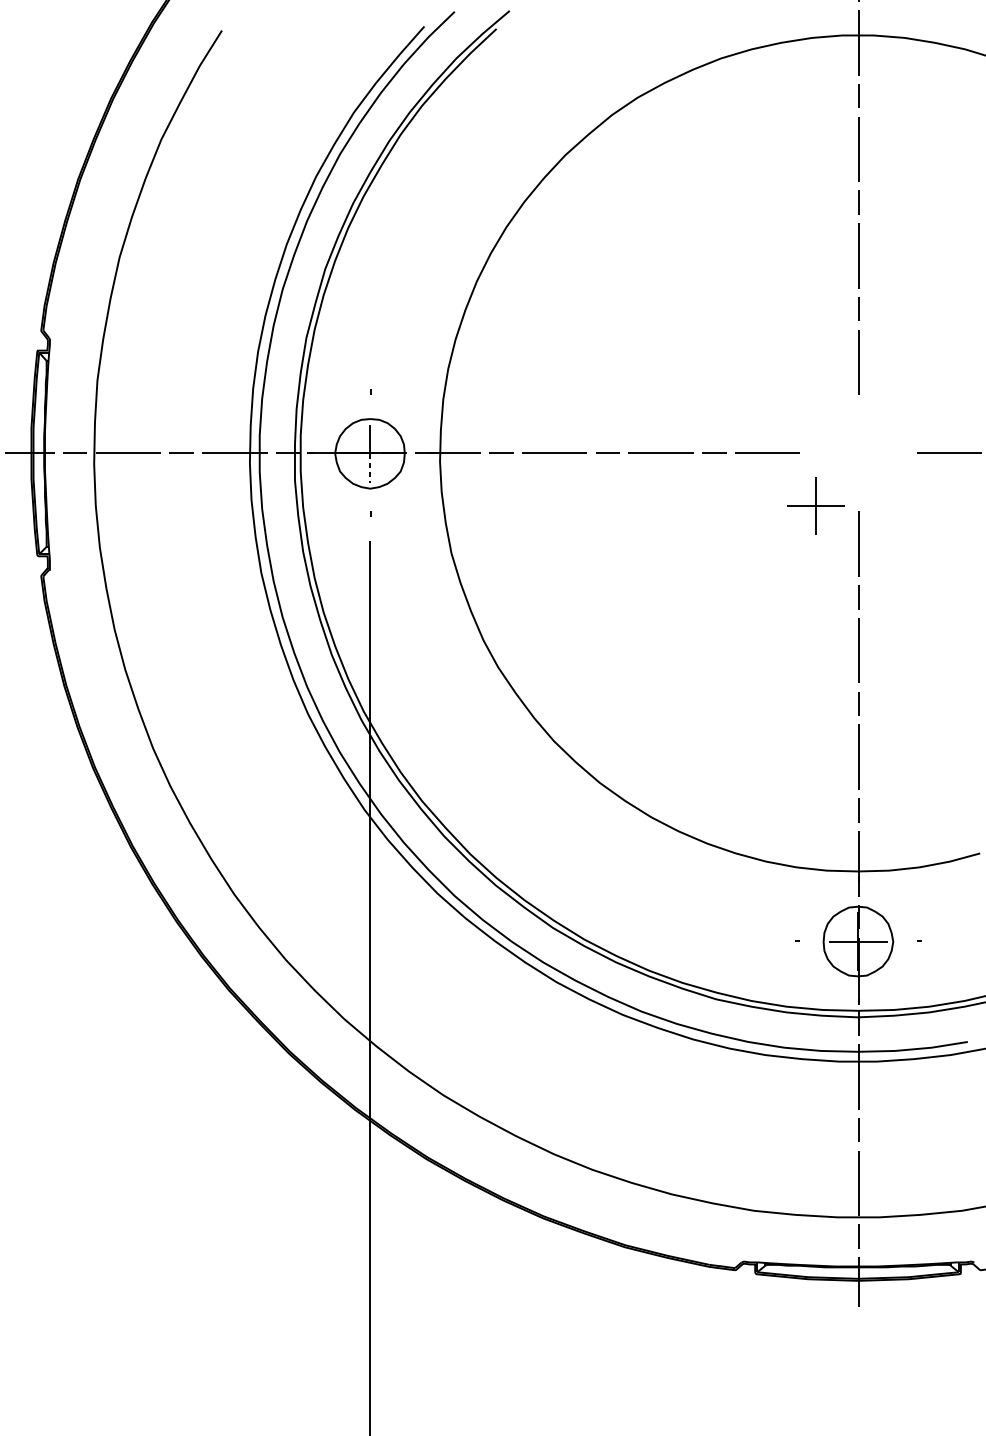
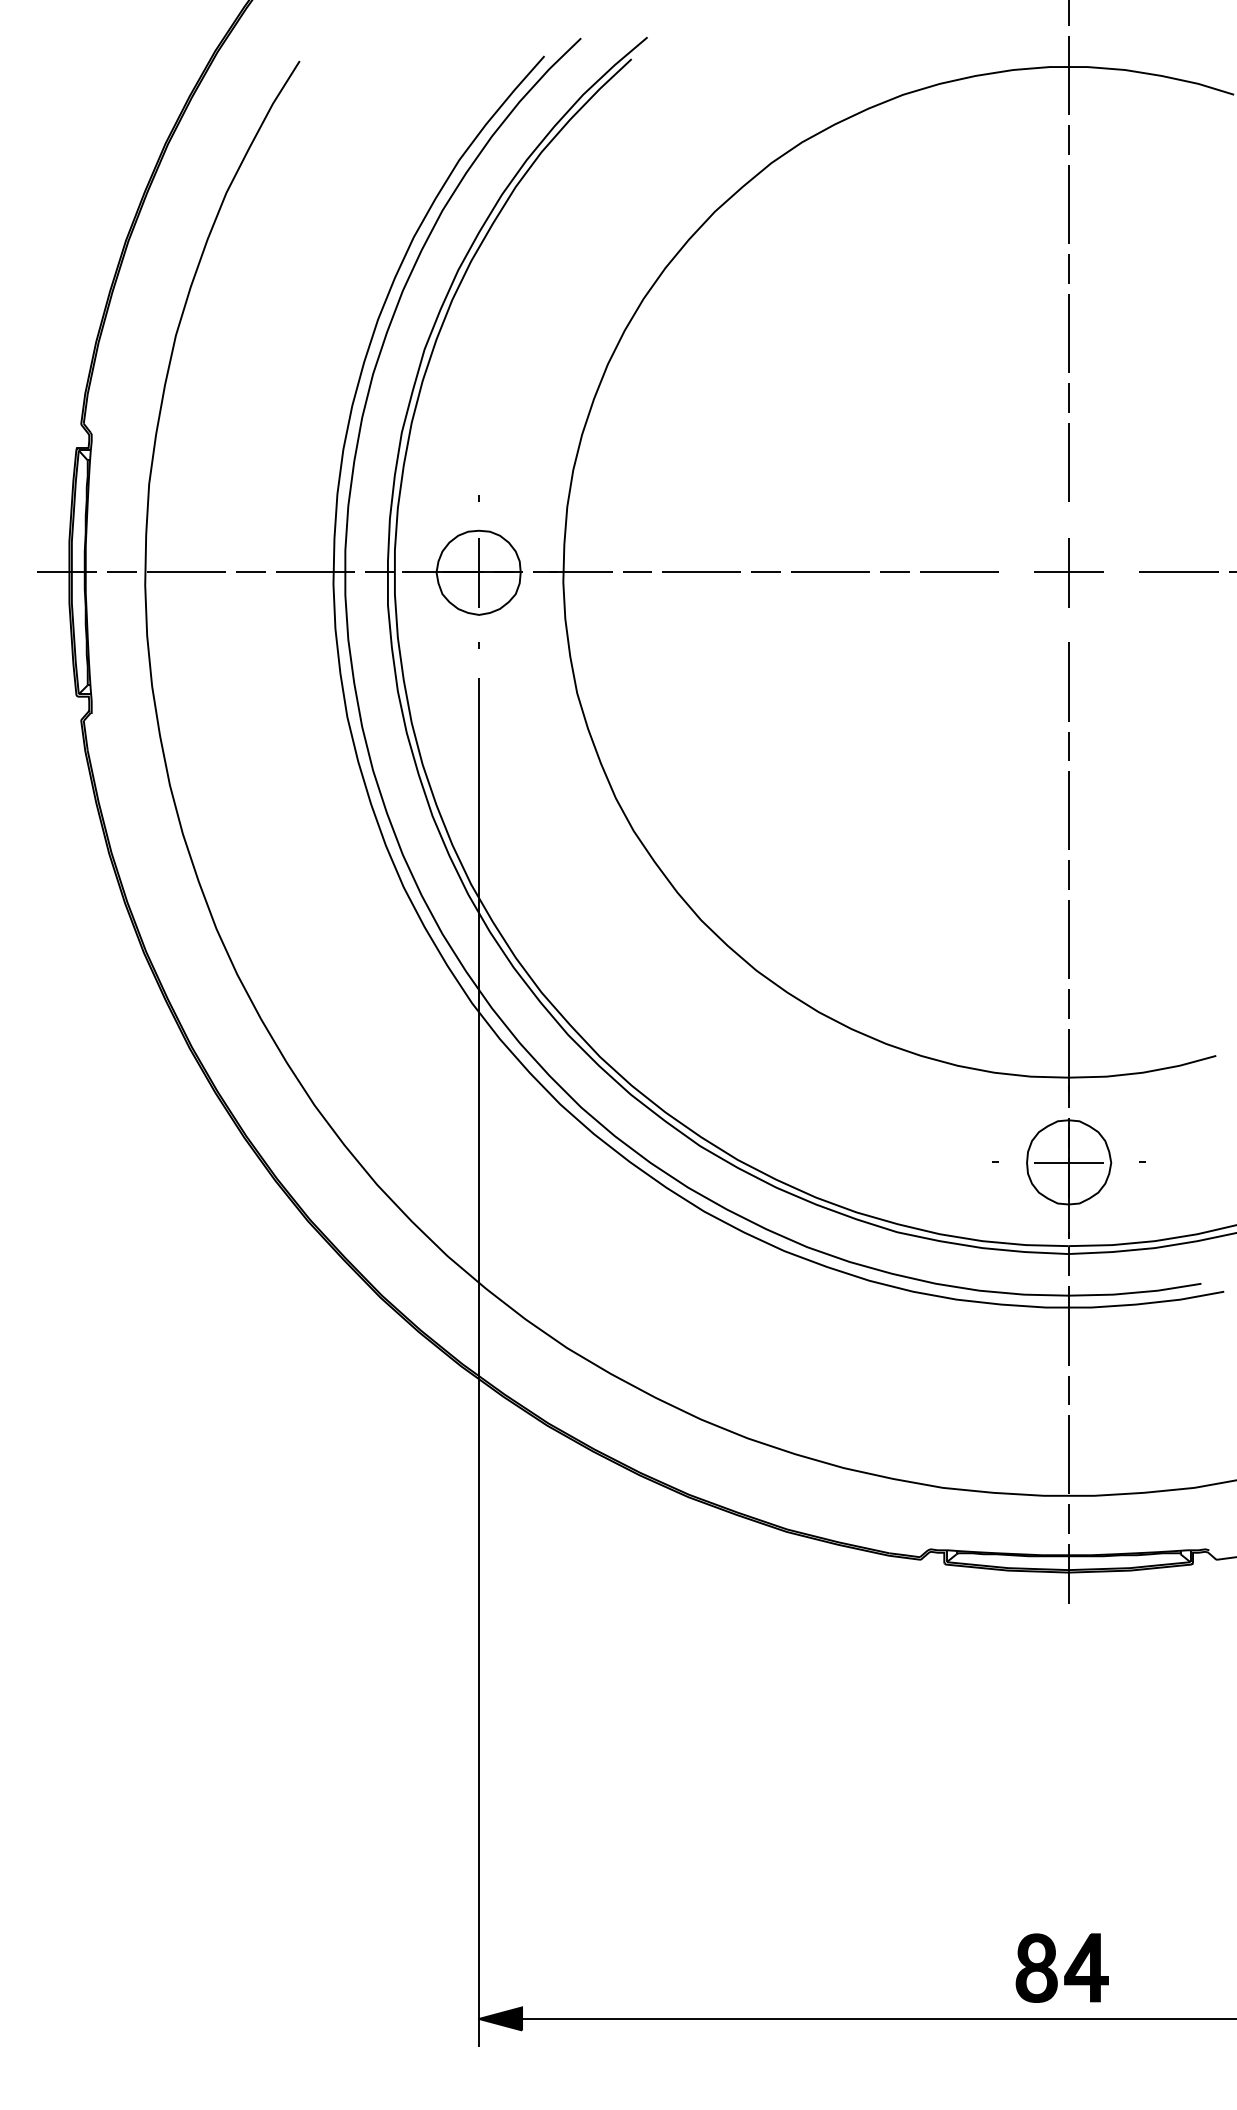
line: (370, 468) -> (479, 590), dashed -> solid
part: (815, 505) -> (1068, 572), moved

